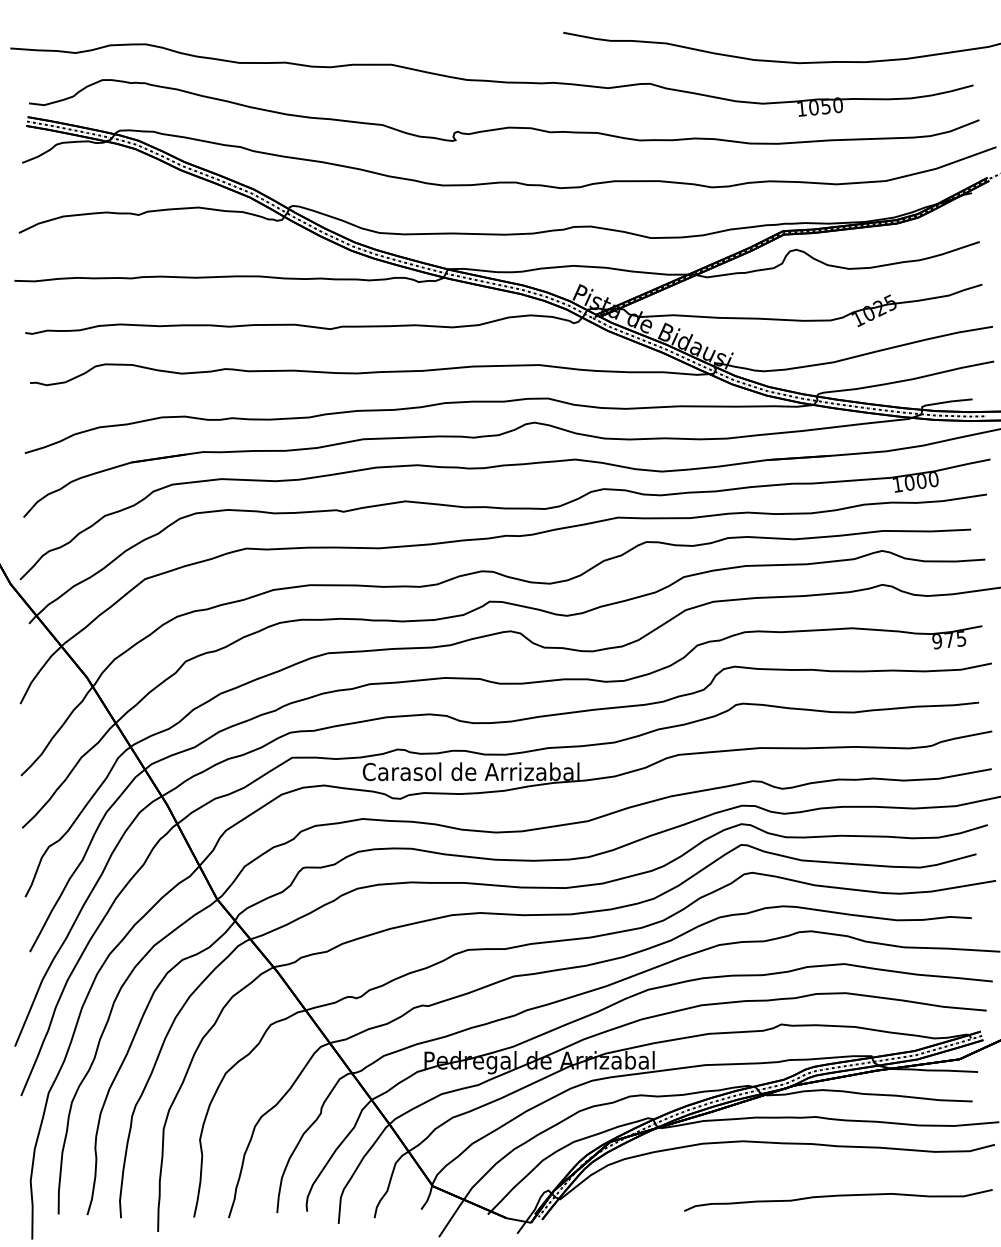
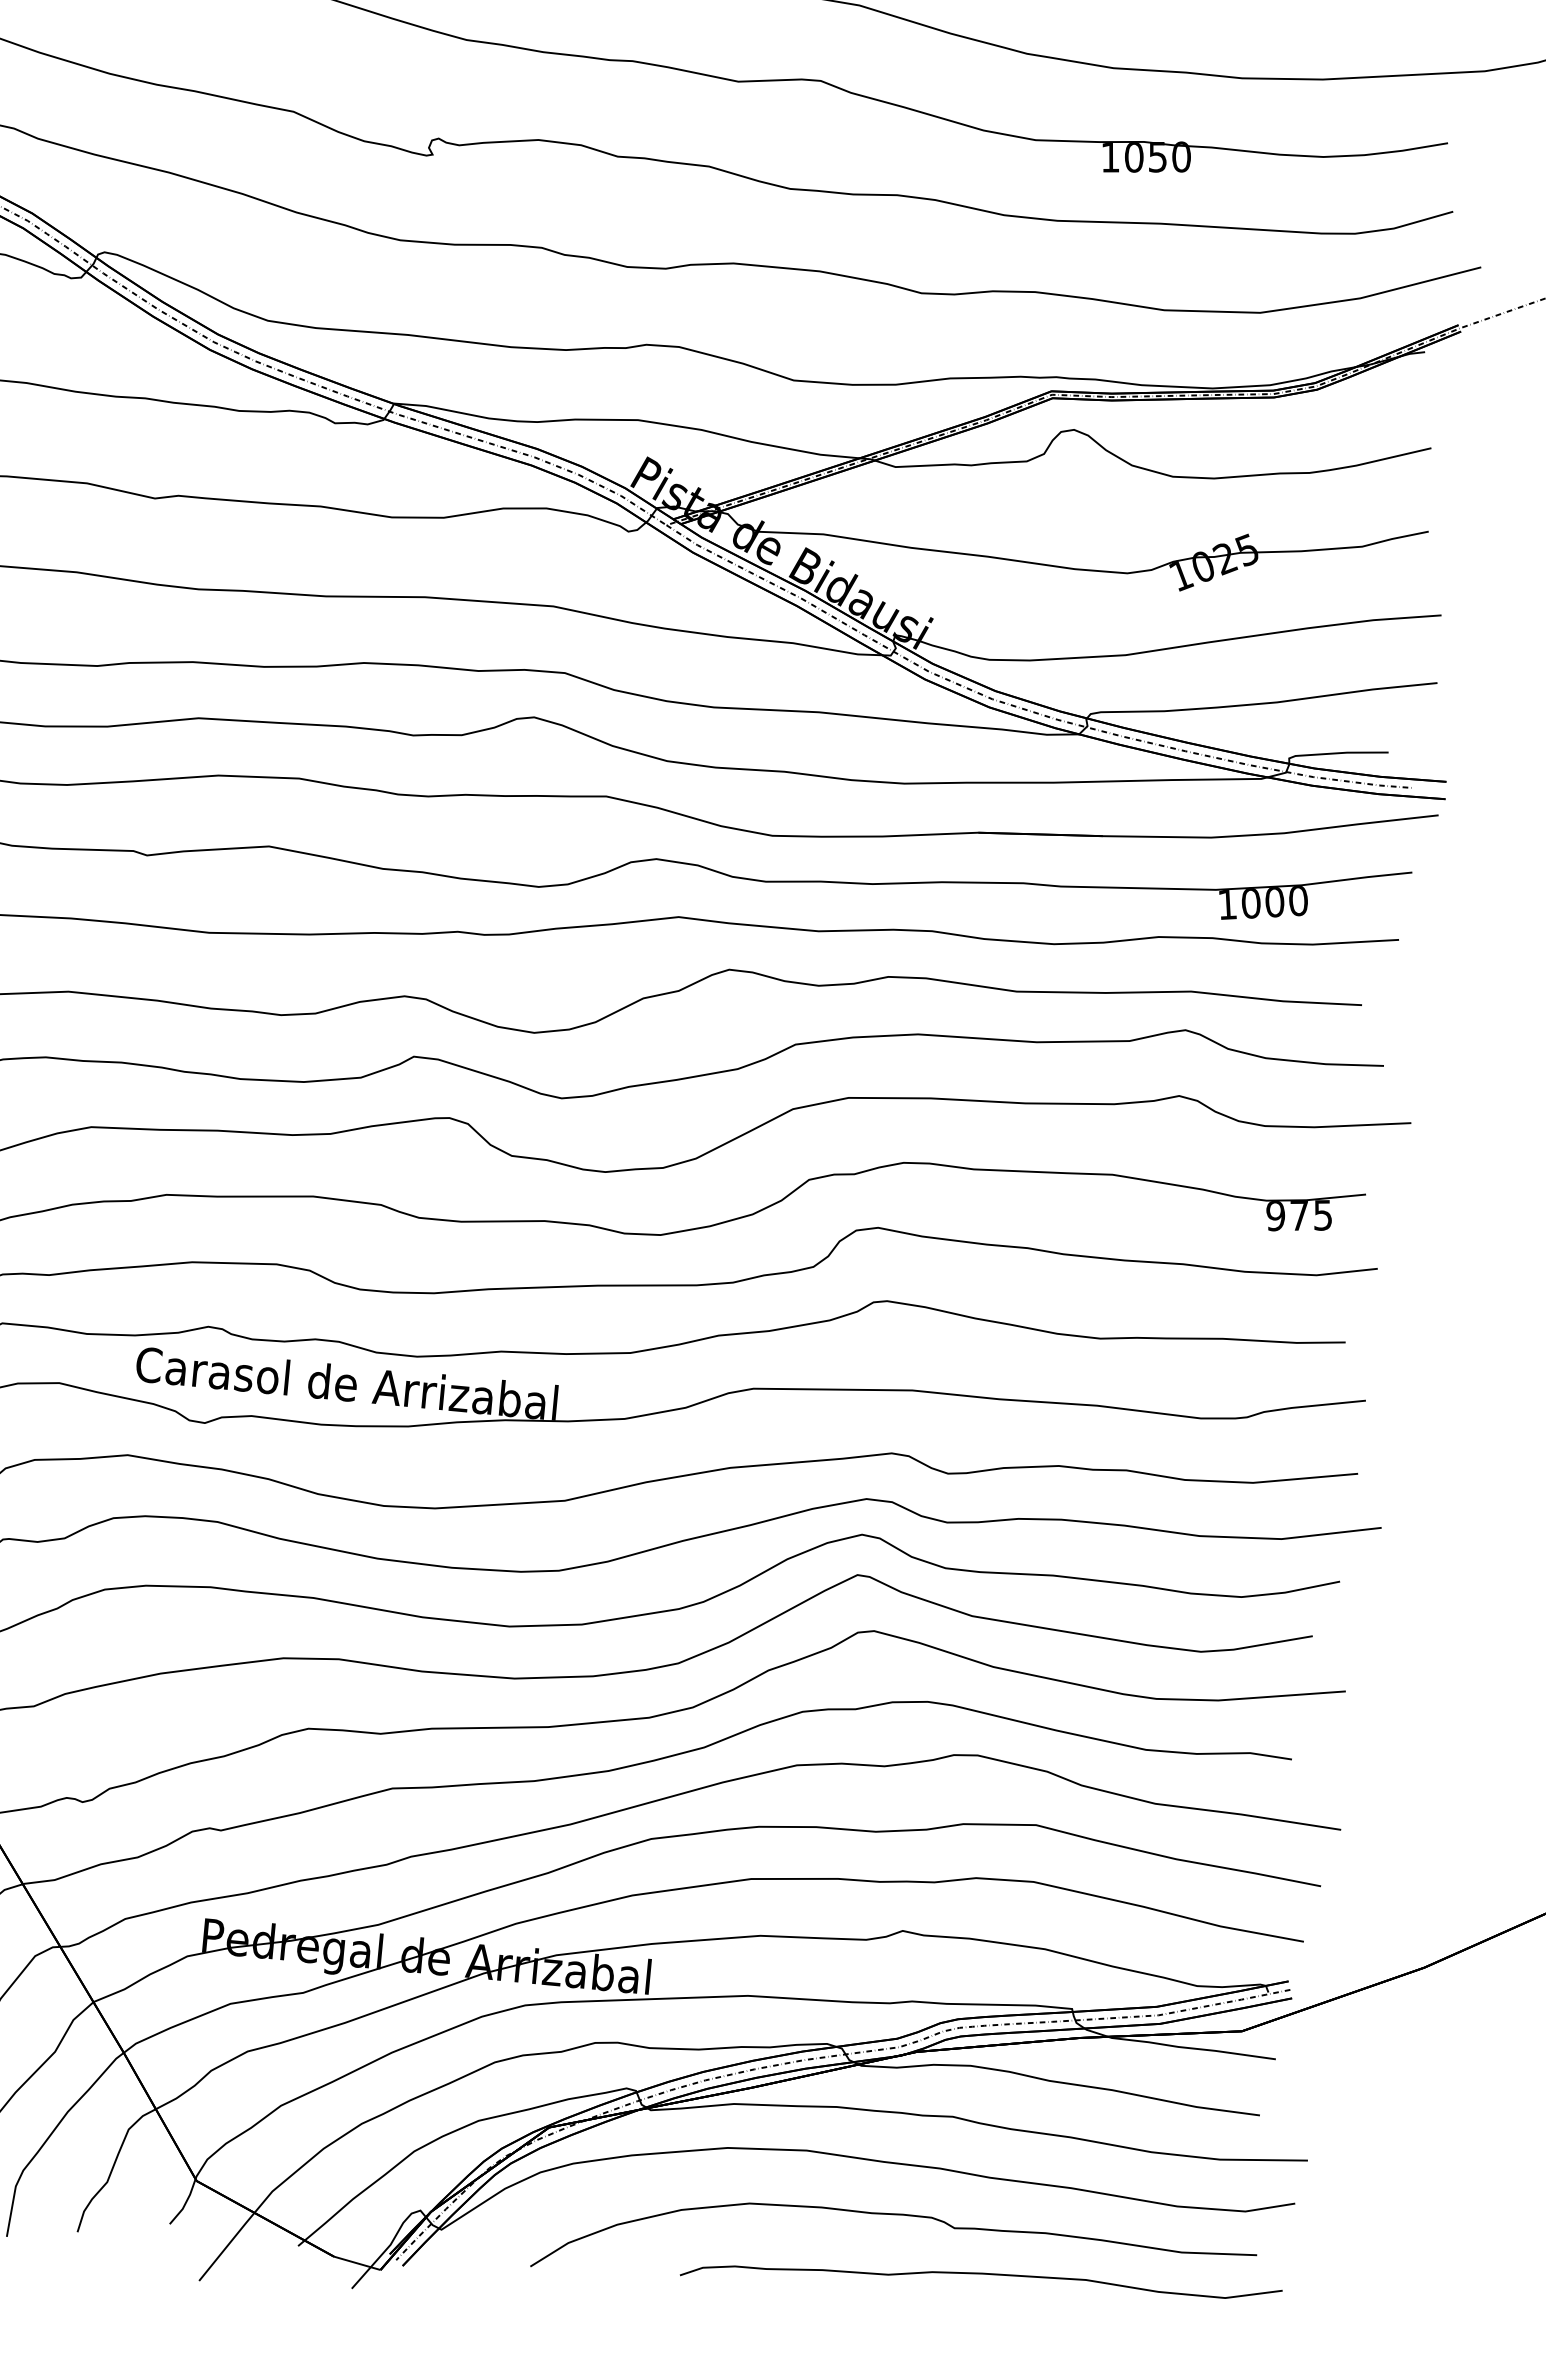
curve: (792, 1170) -> (897, 2216), added

